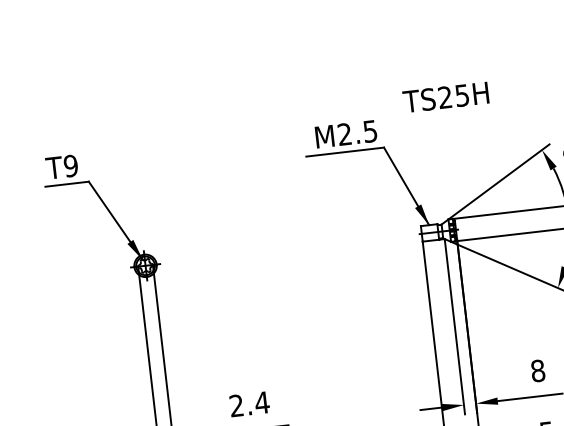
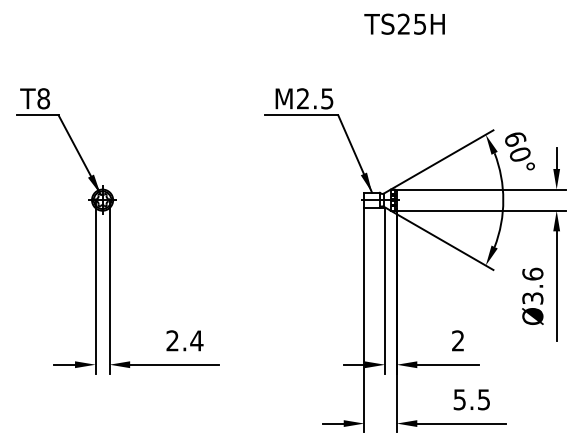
text: (445, 96) -> (404, 23), moved
text: (70, 165) -> (43, 98), T9 -> T8
text: (538, 370) -> (458, 340), 8 -> 2

